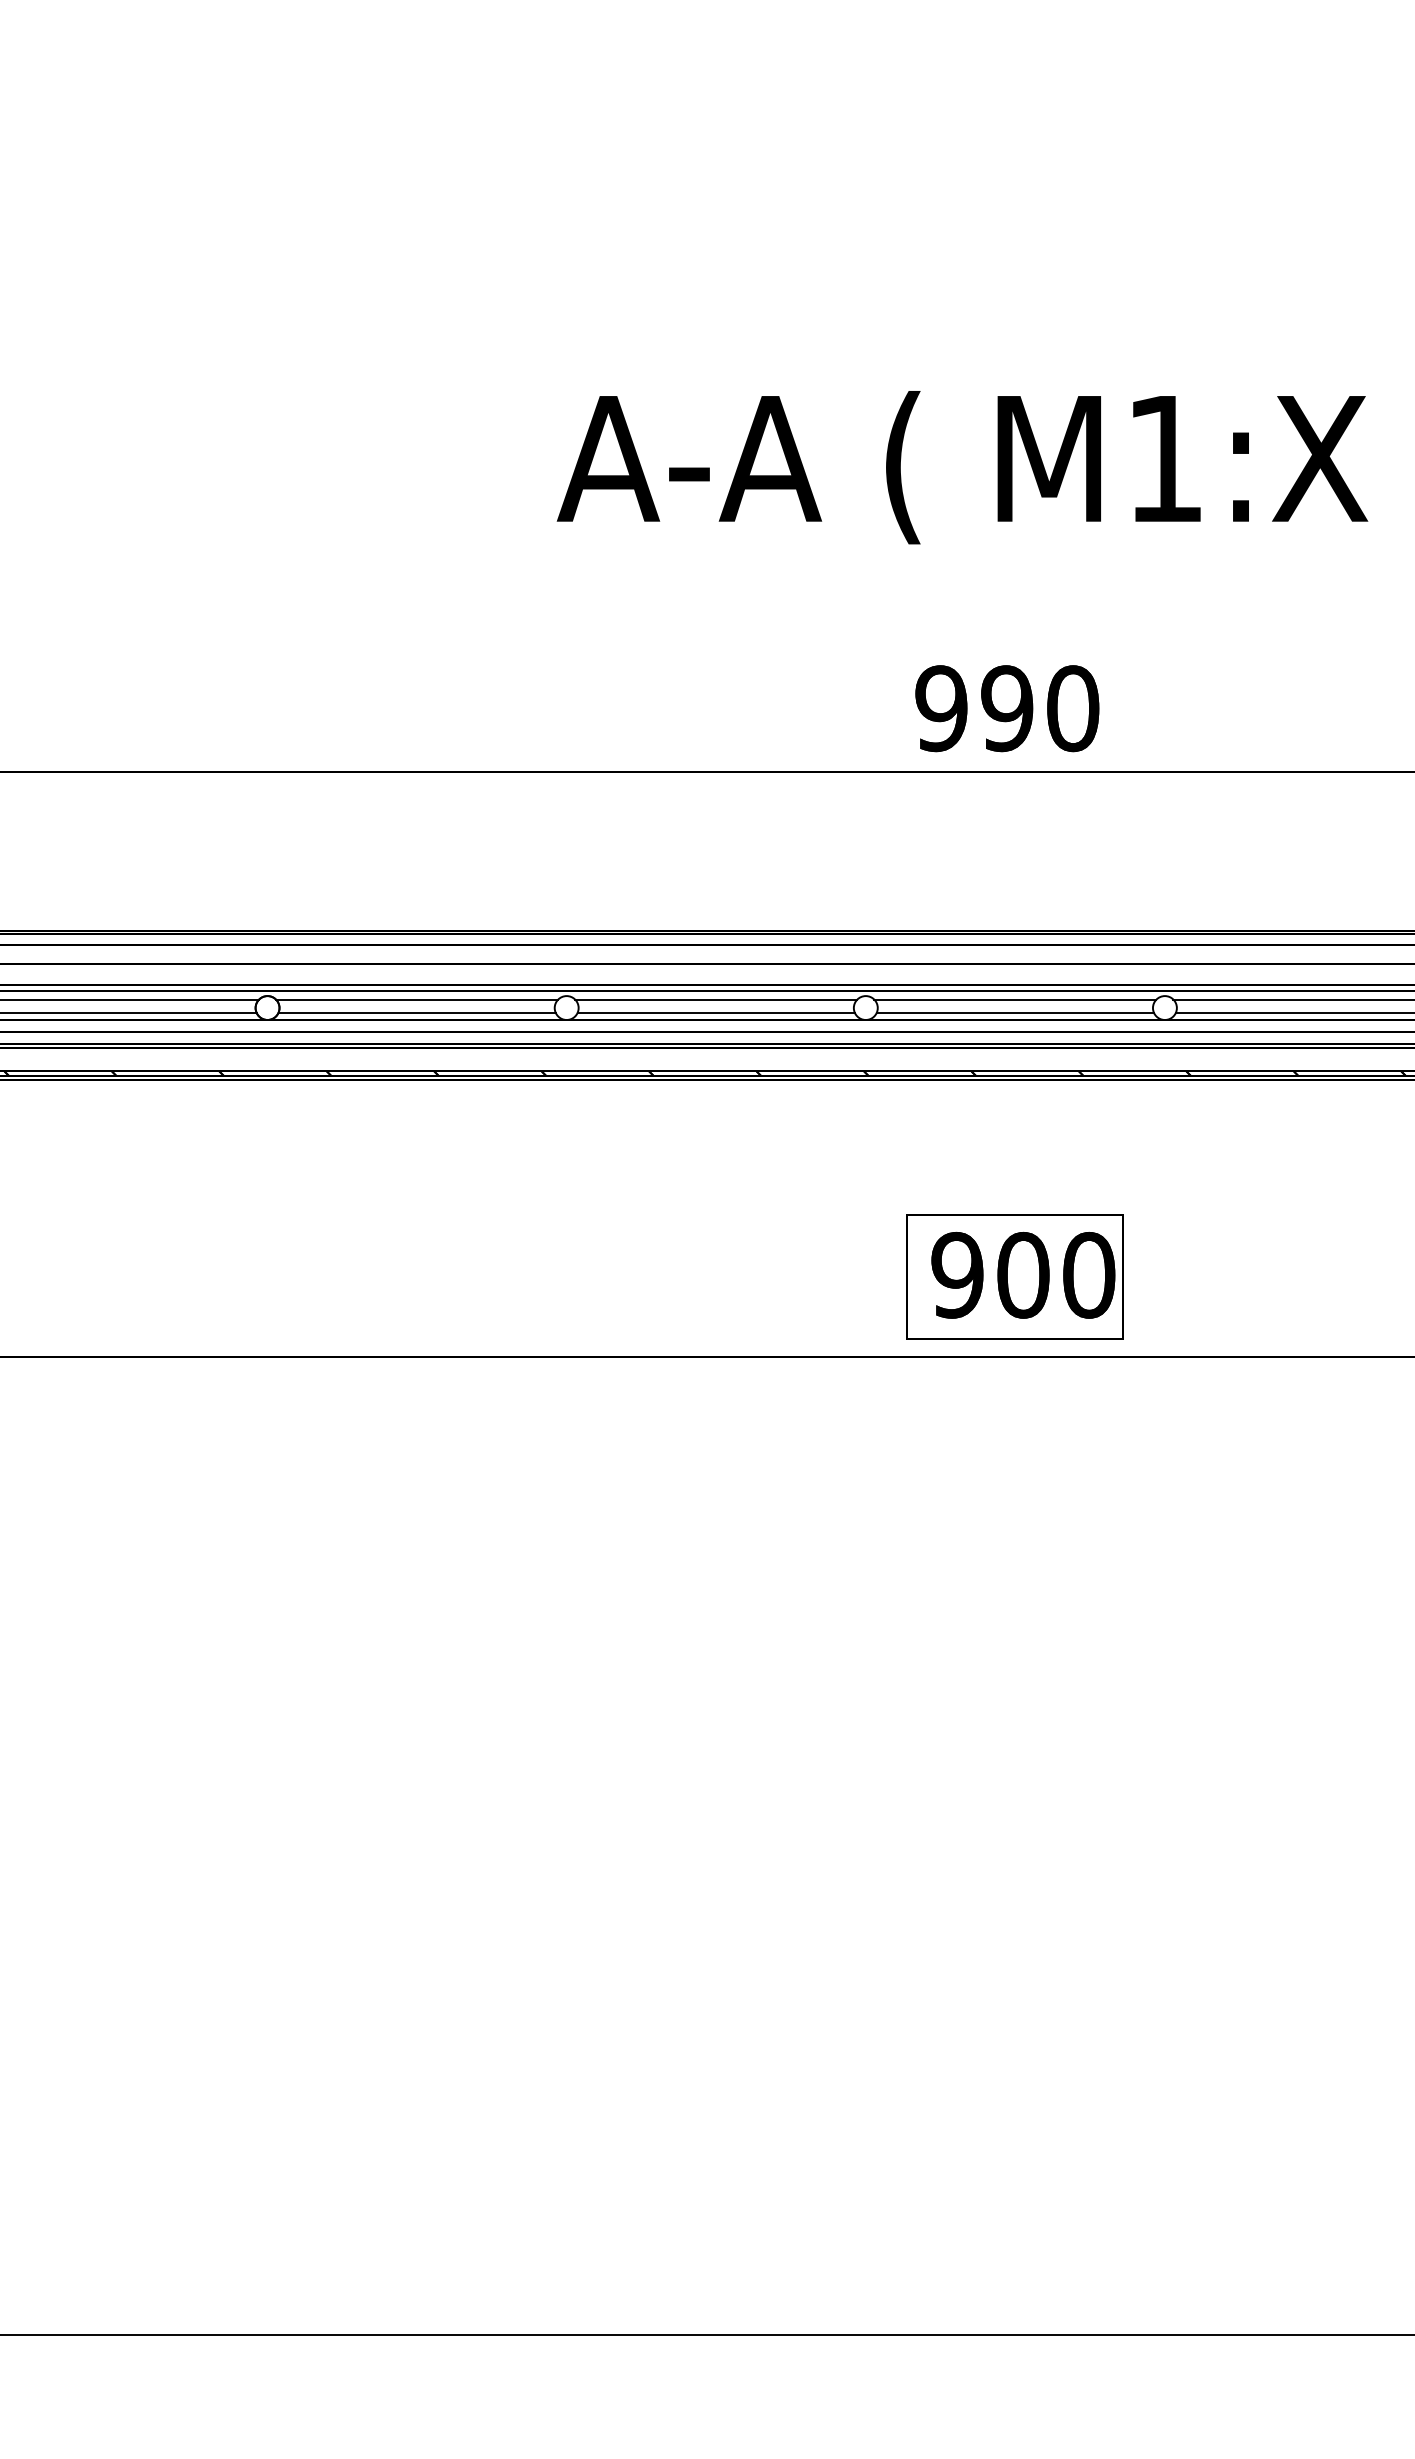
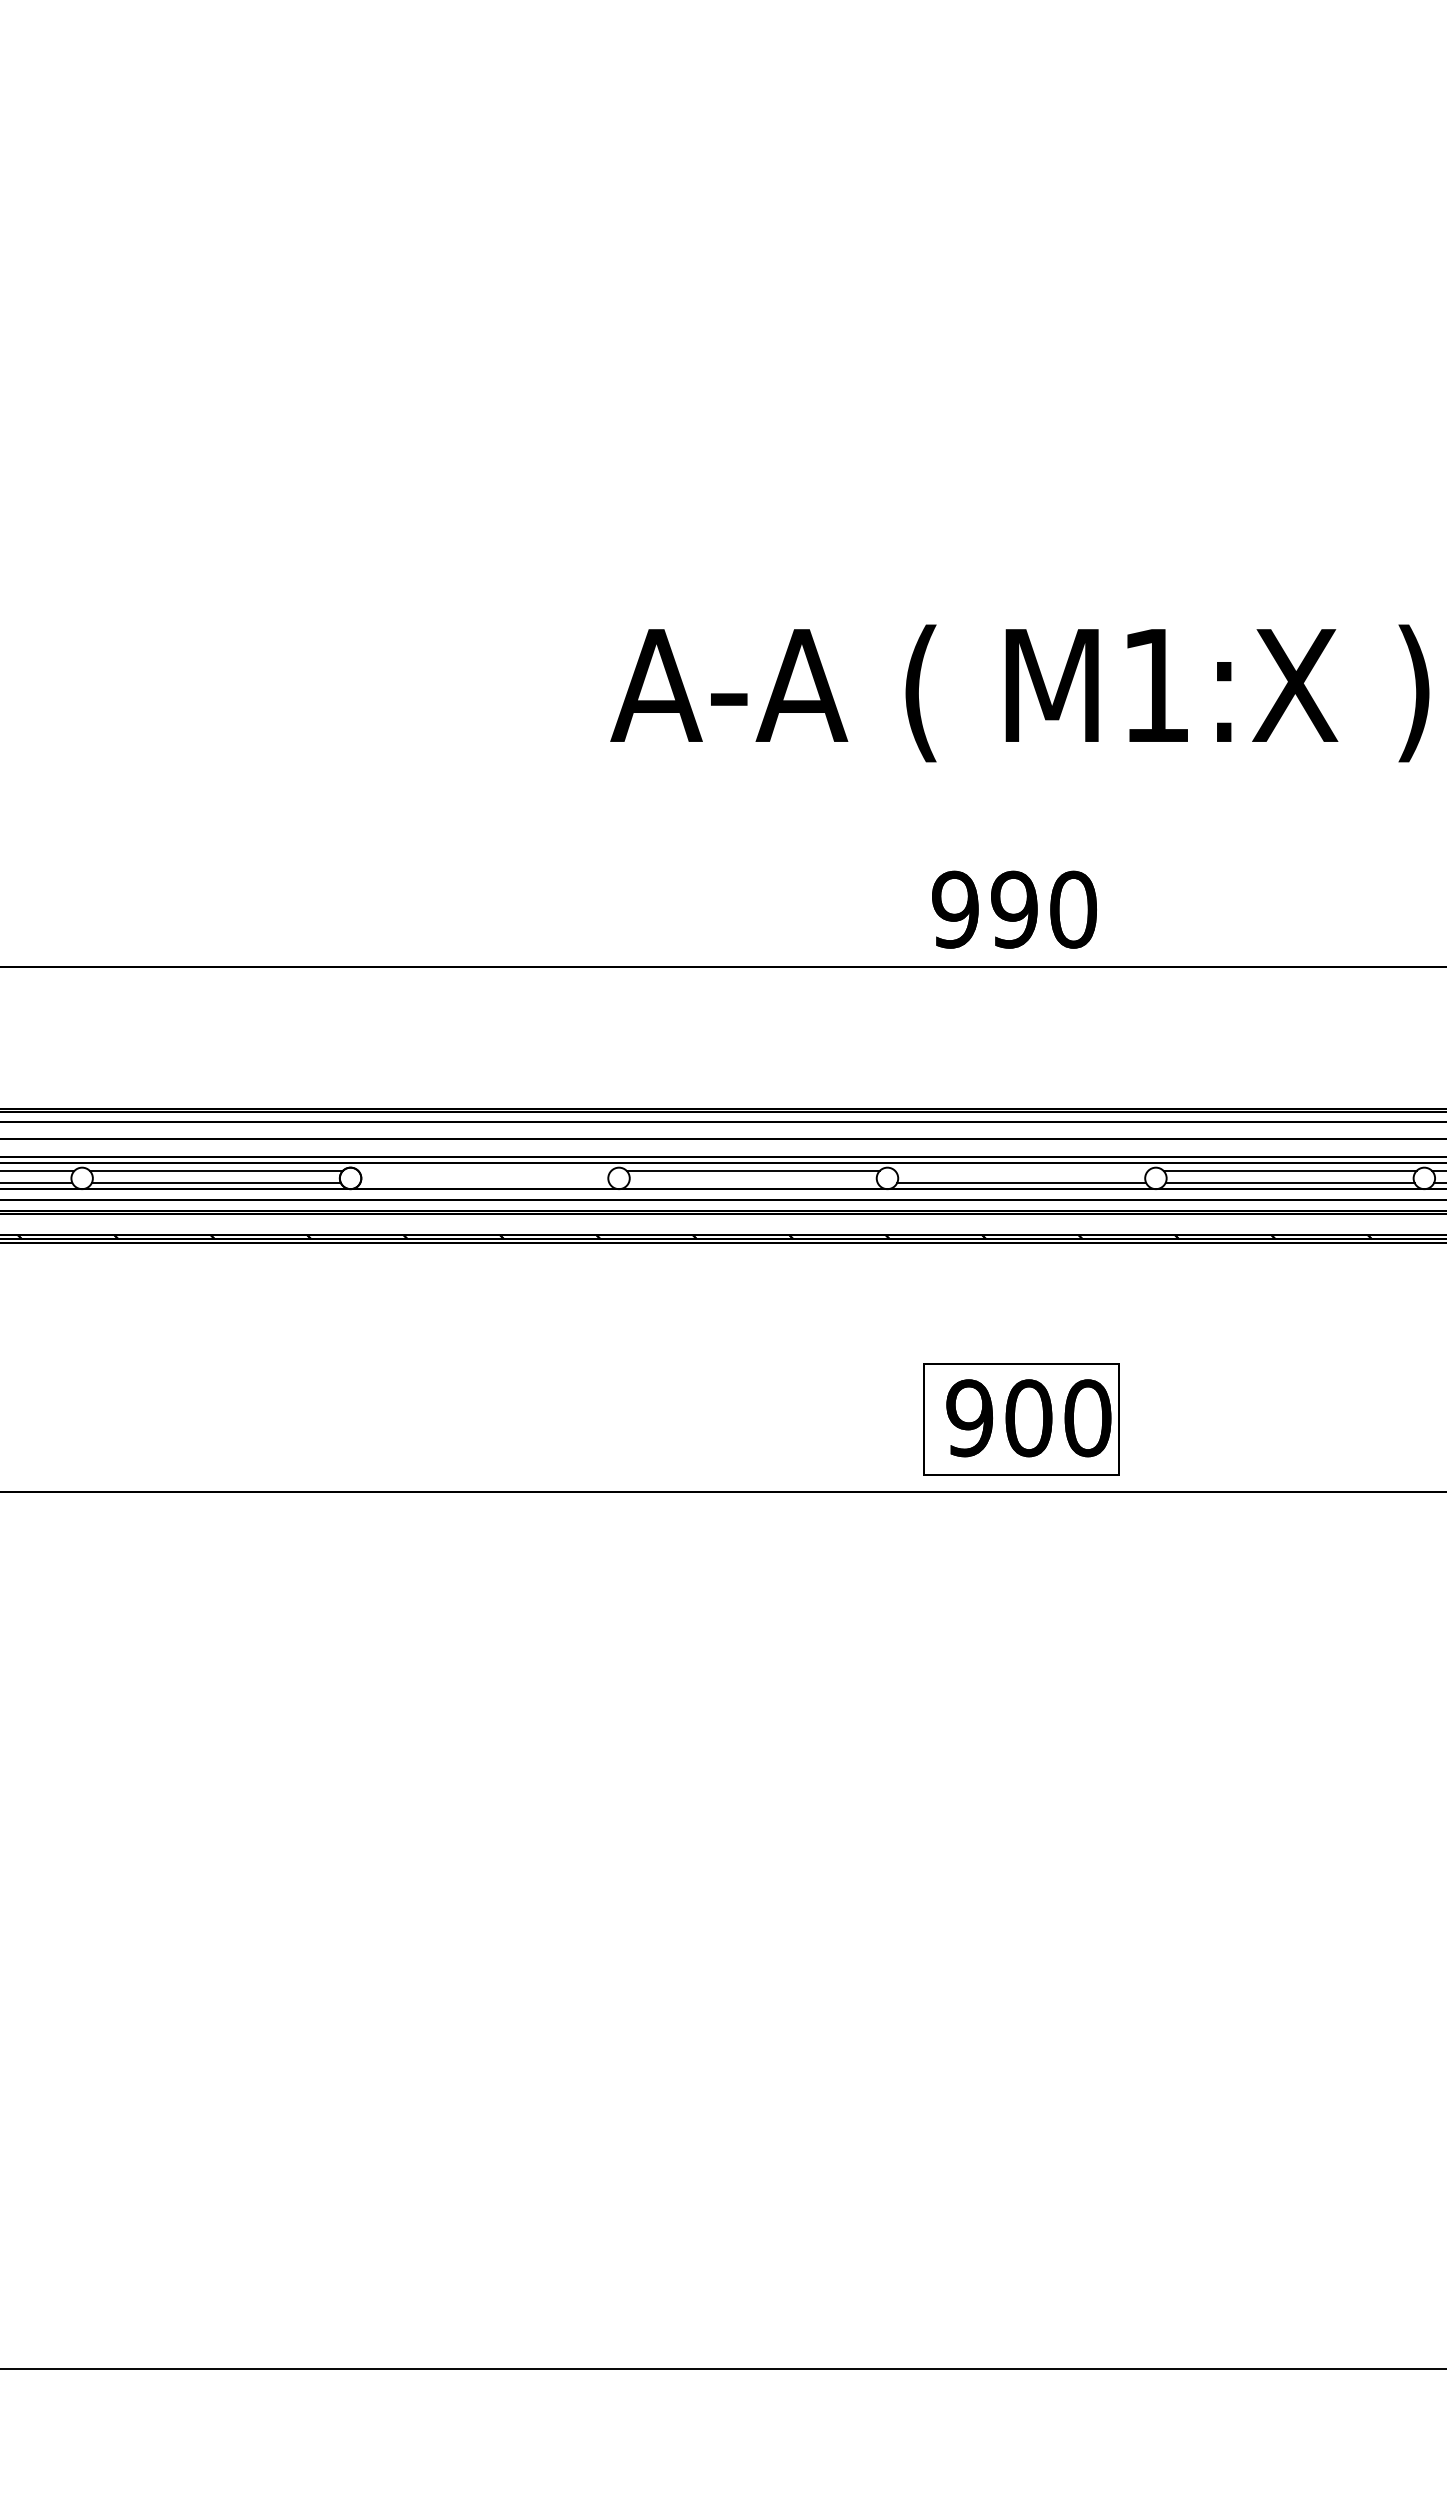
line: (416, 999) -> (484, 1170), removed
line: (1015, 999) -> (1021, 1170), removed
line: (416, 1012) -> (484, 1182), removed
line: (715, 1012) -> (752, 1182), removed

